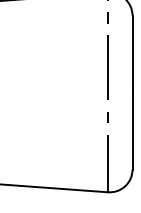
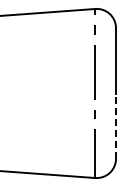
line: (133, 131) -> (116, 126), solid -> dashed

